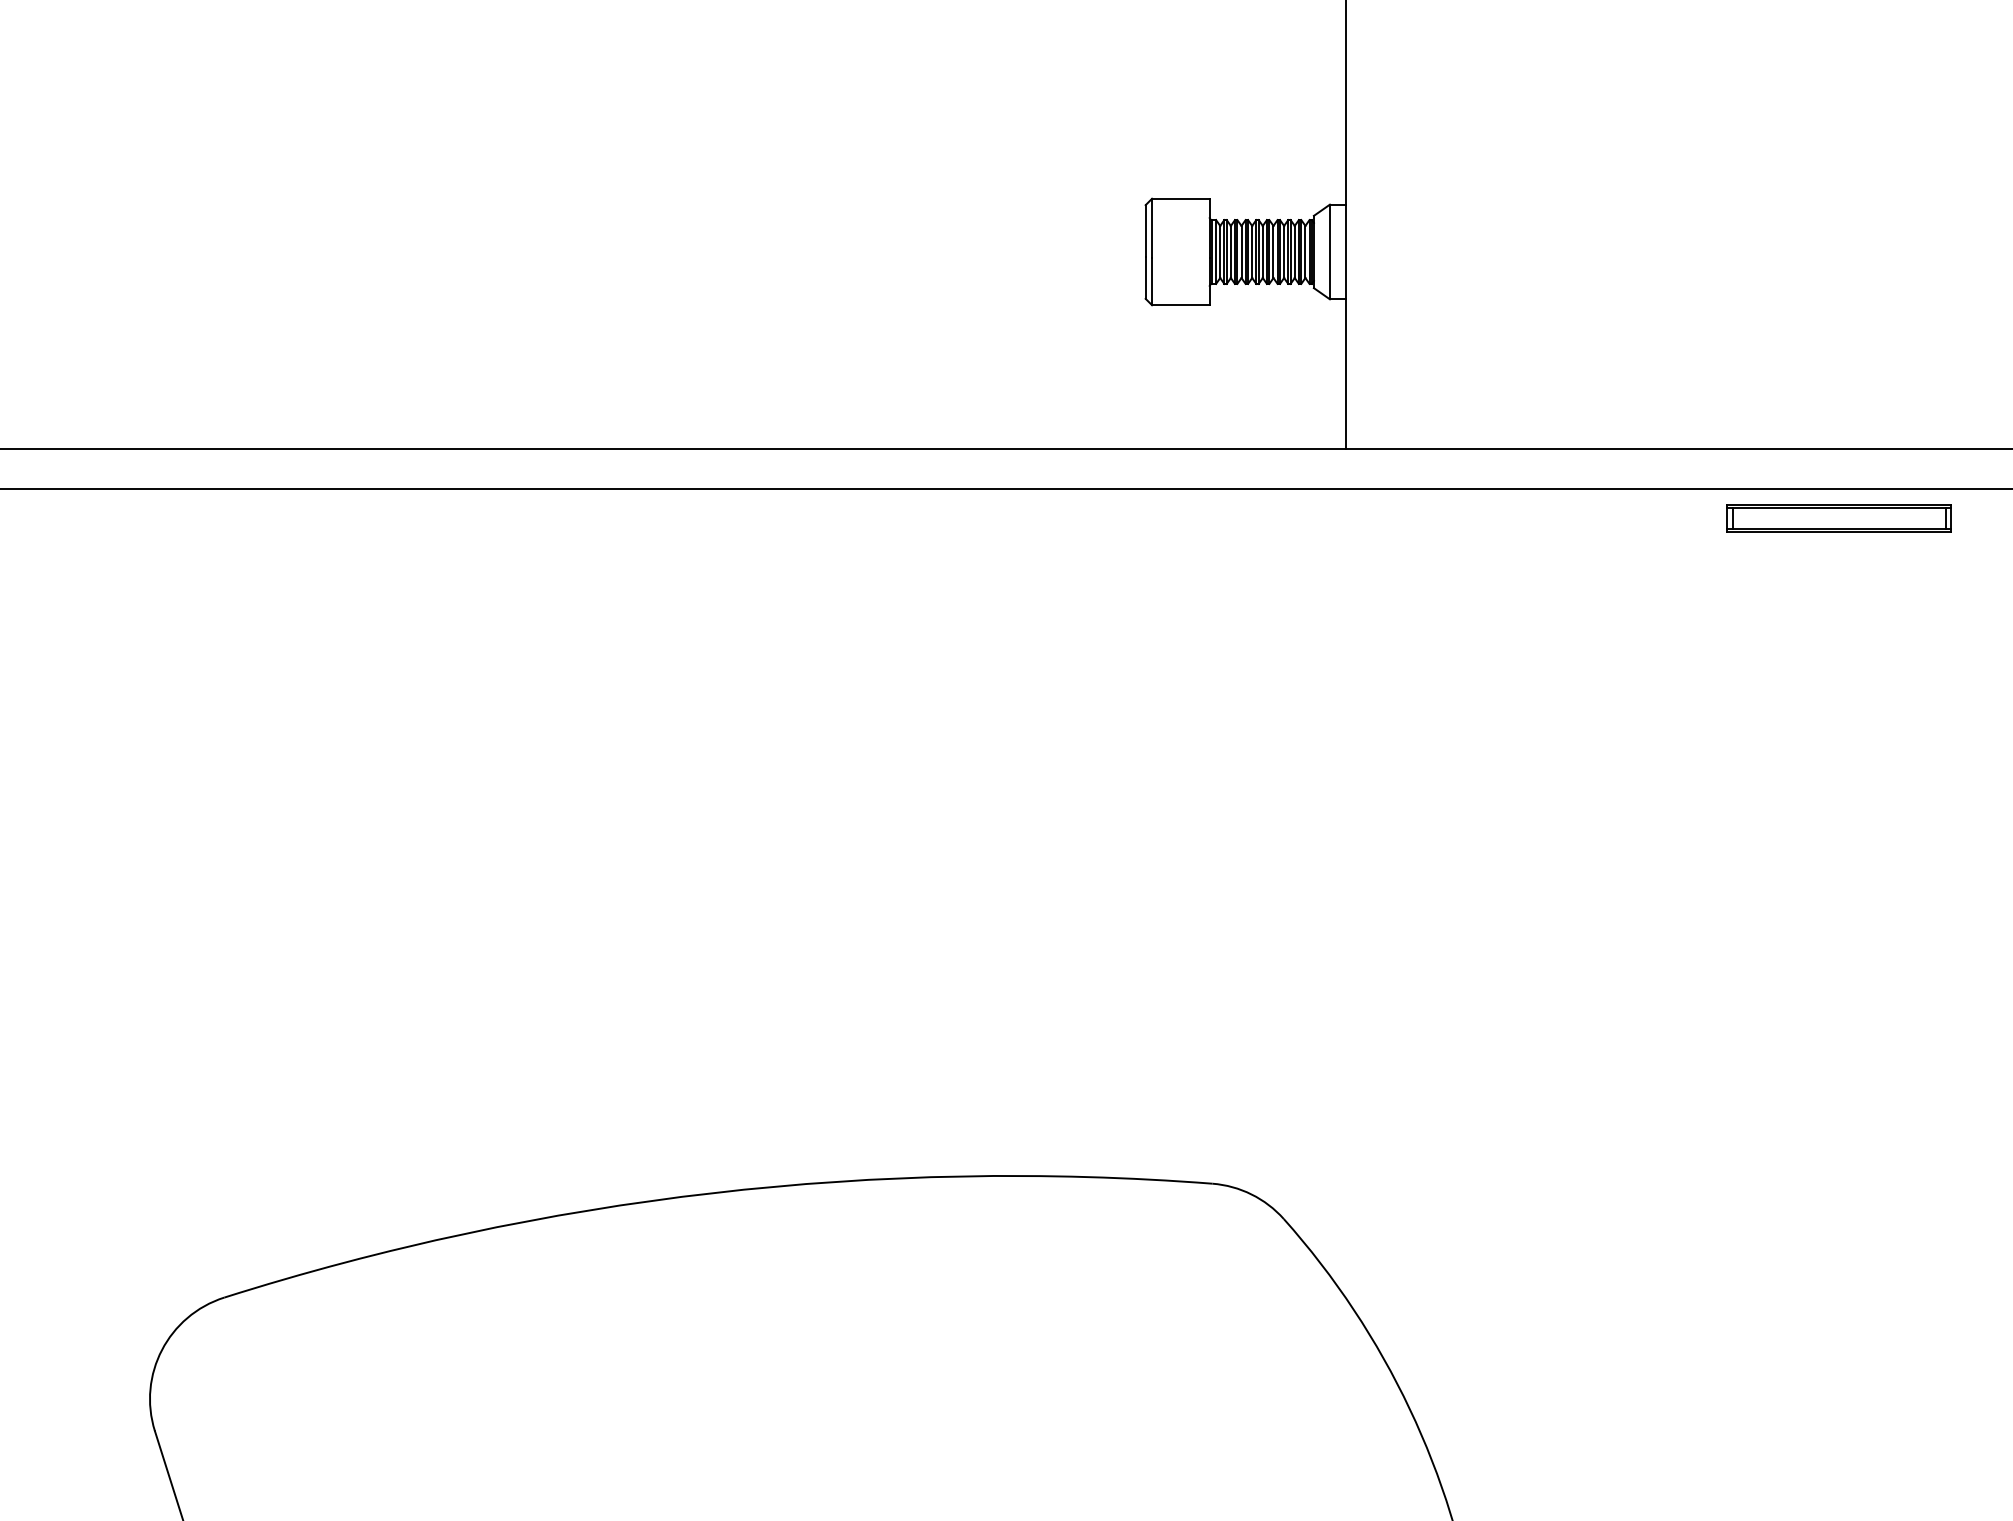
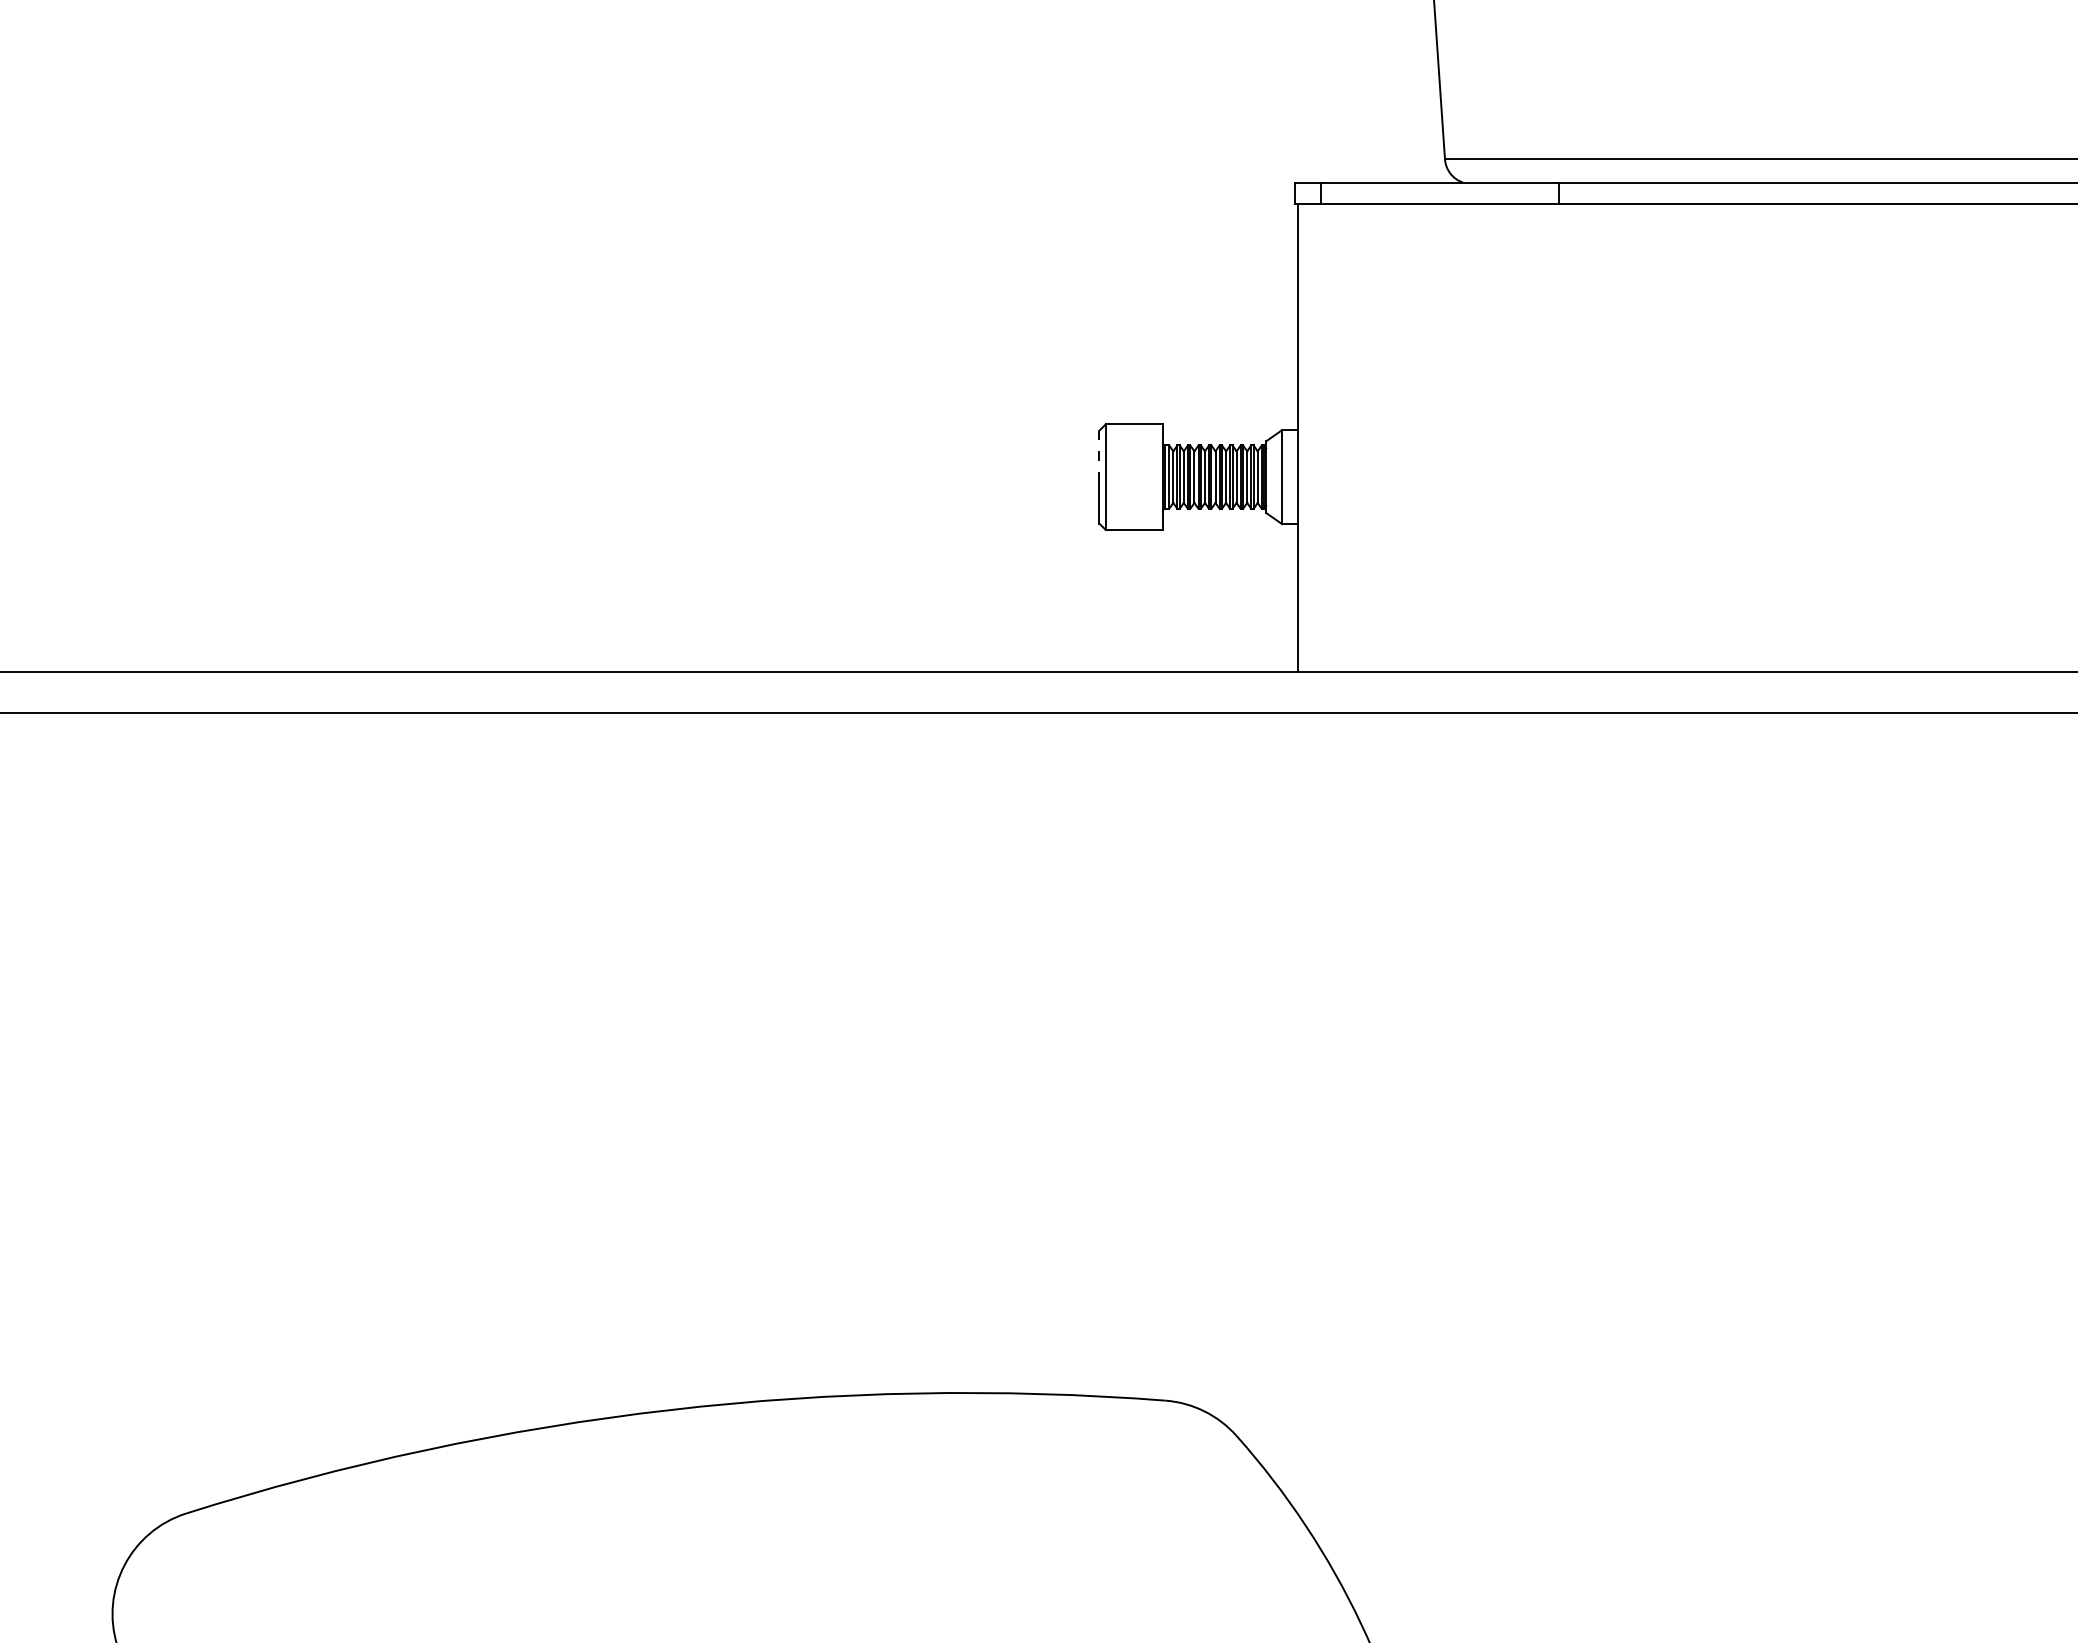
line: (1145, 231) -> (1099, 456), solid -> dashed
part: (1838, 517) -> (1786, 740), removed

